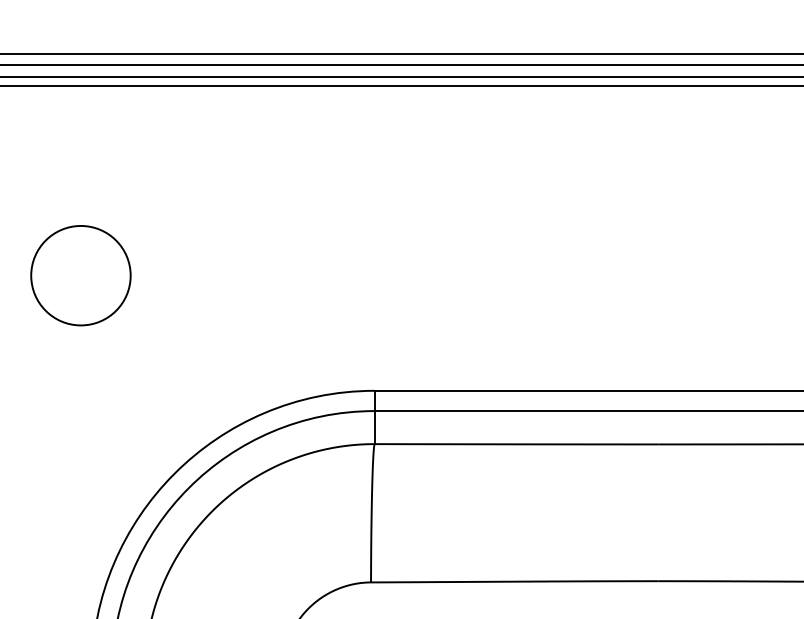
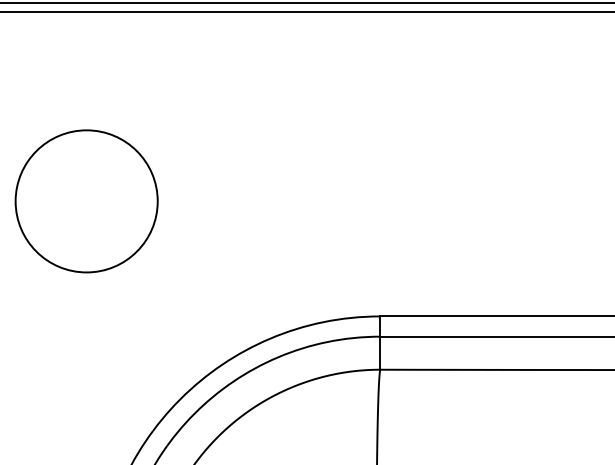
circle: (80, 275) -> (86, 201), size x1.43

